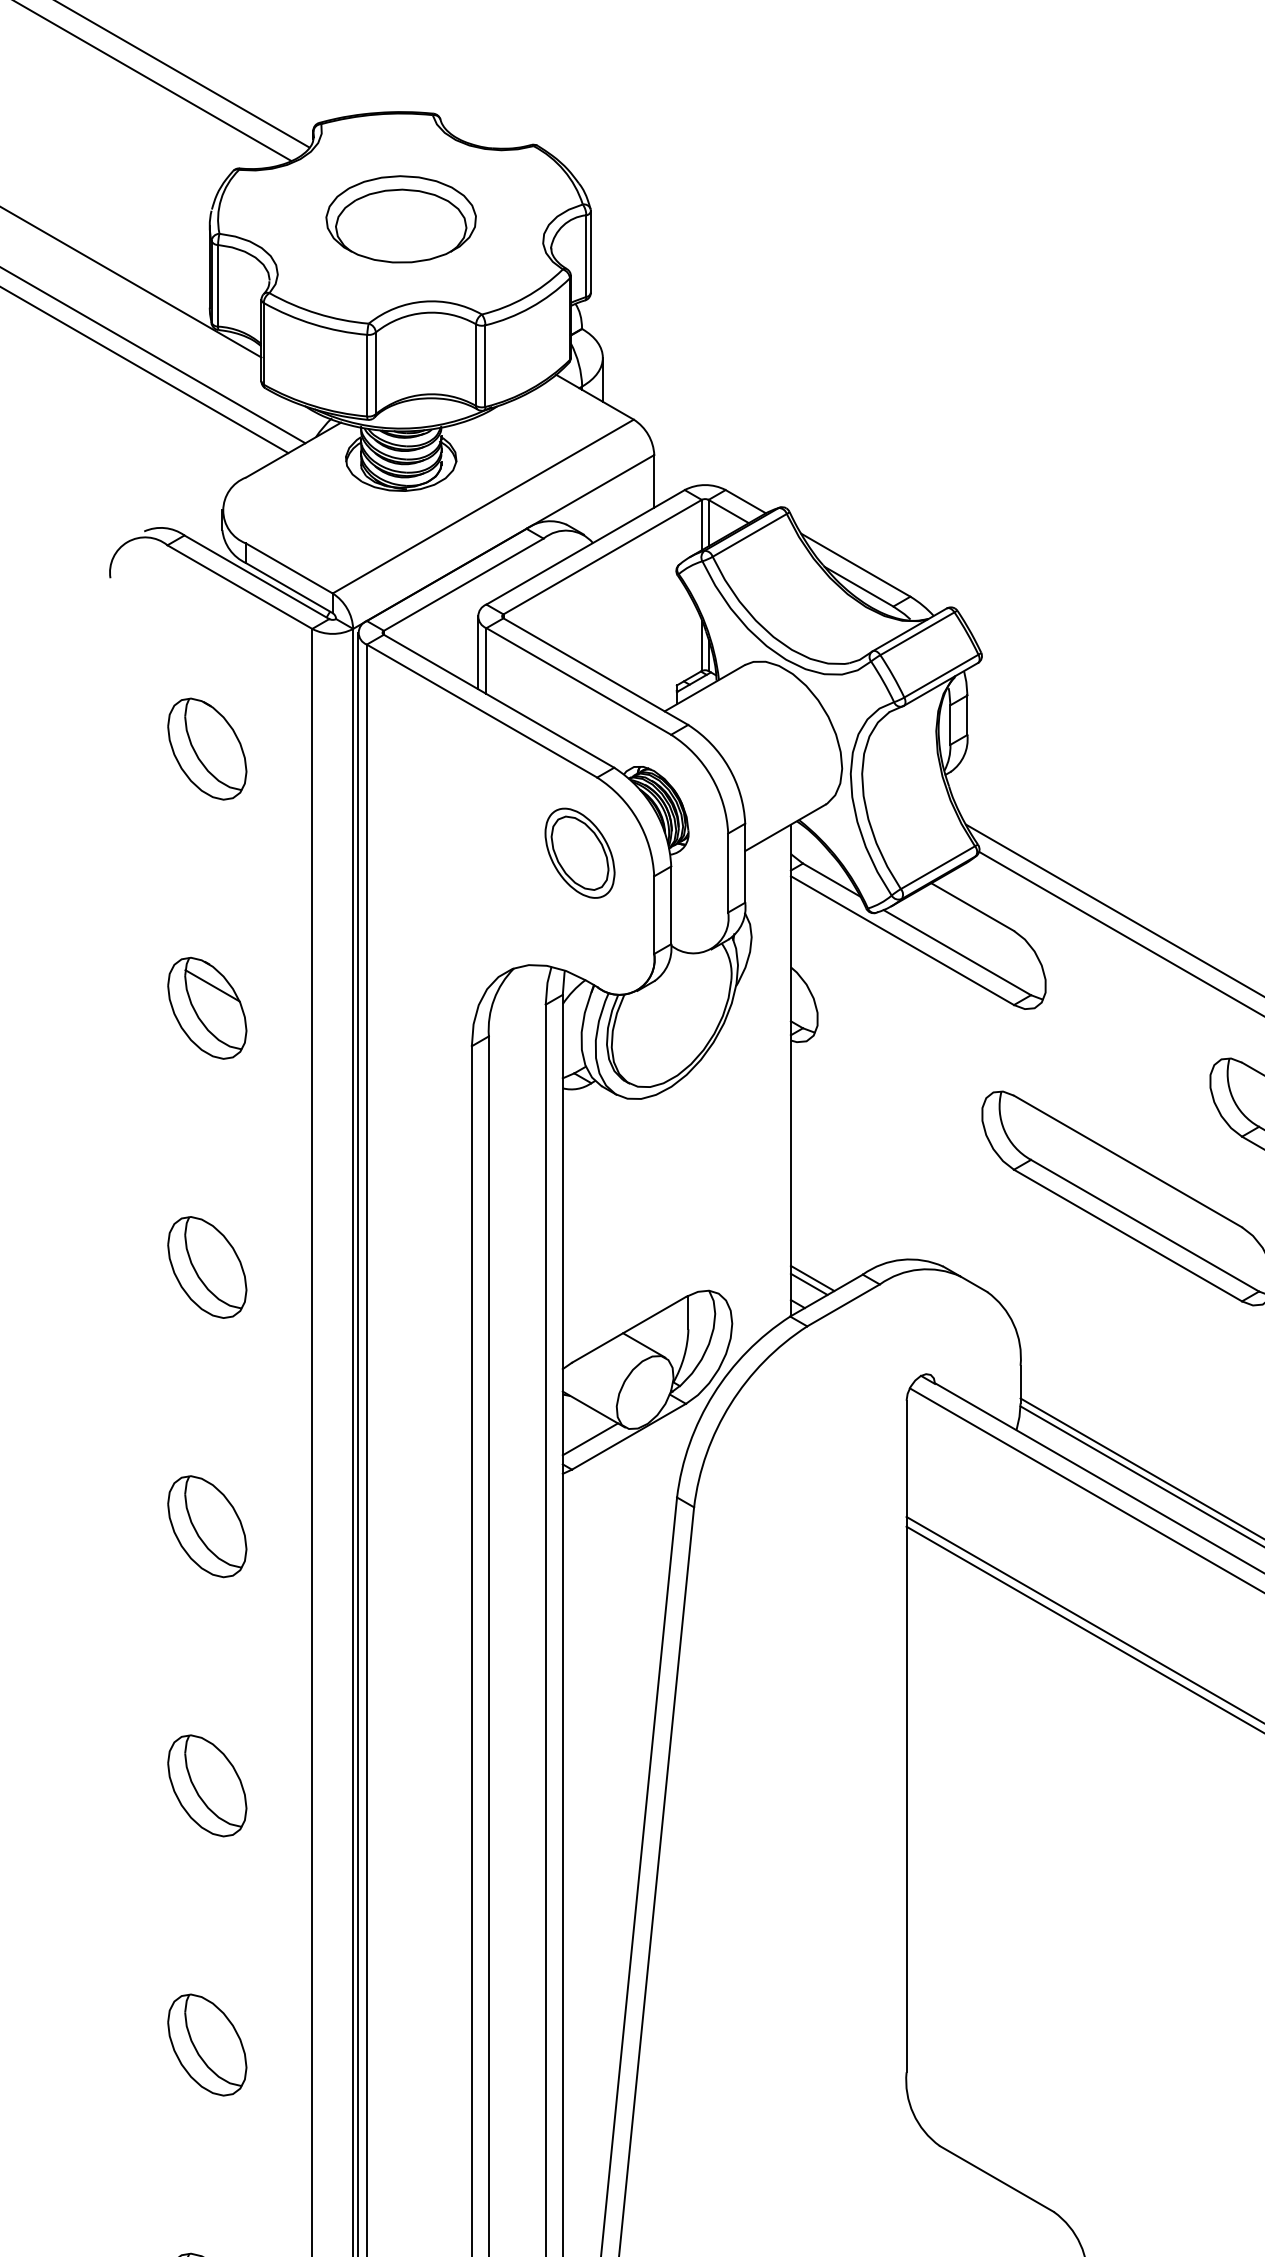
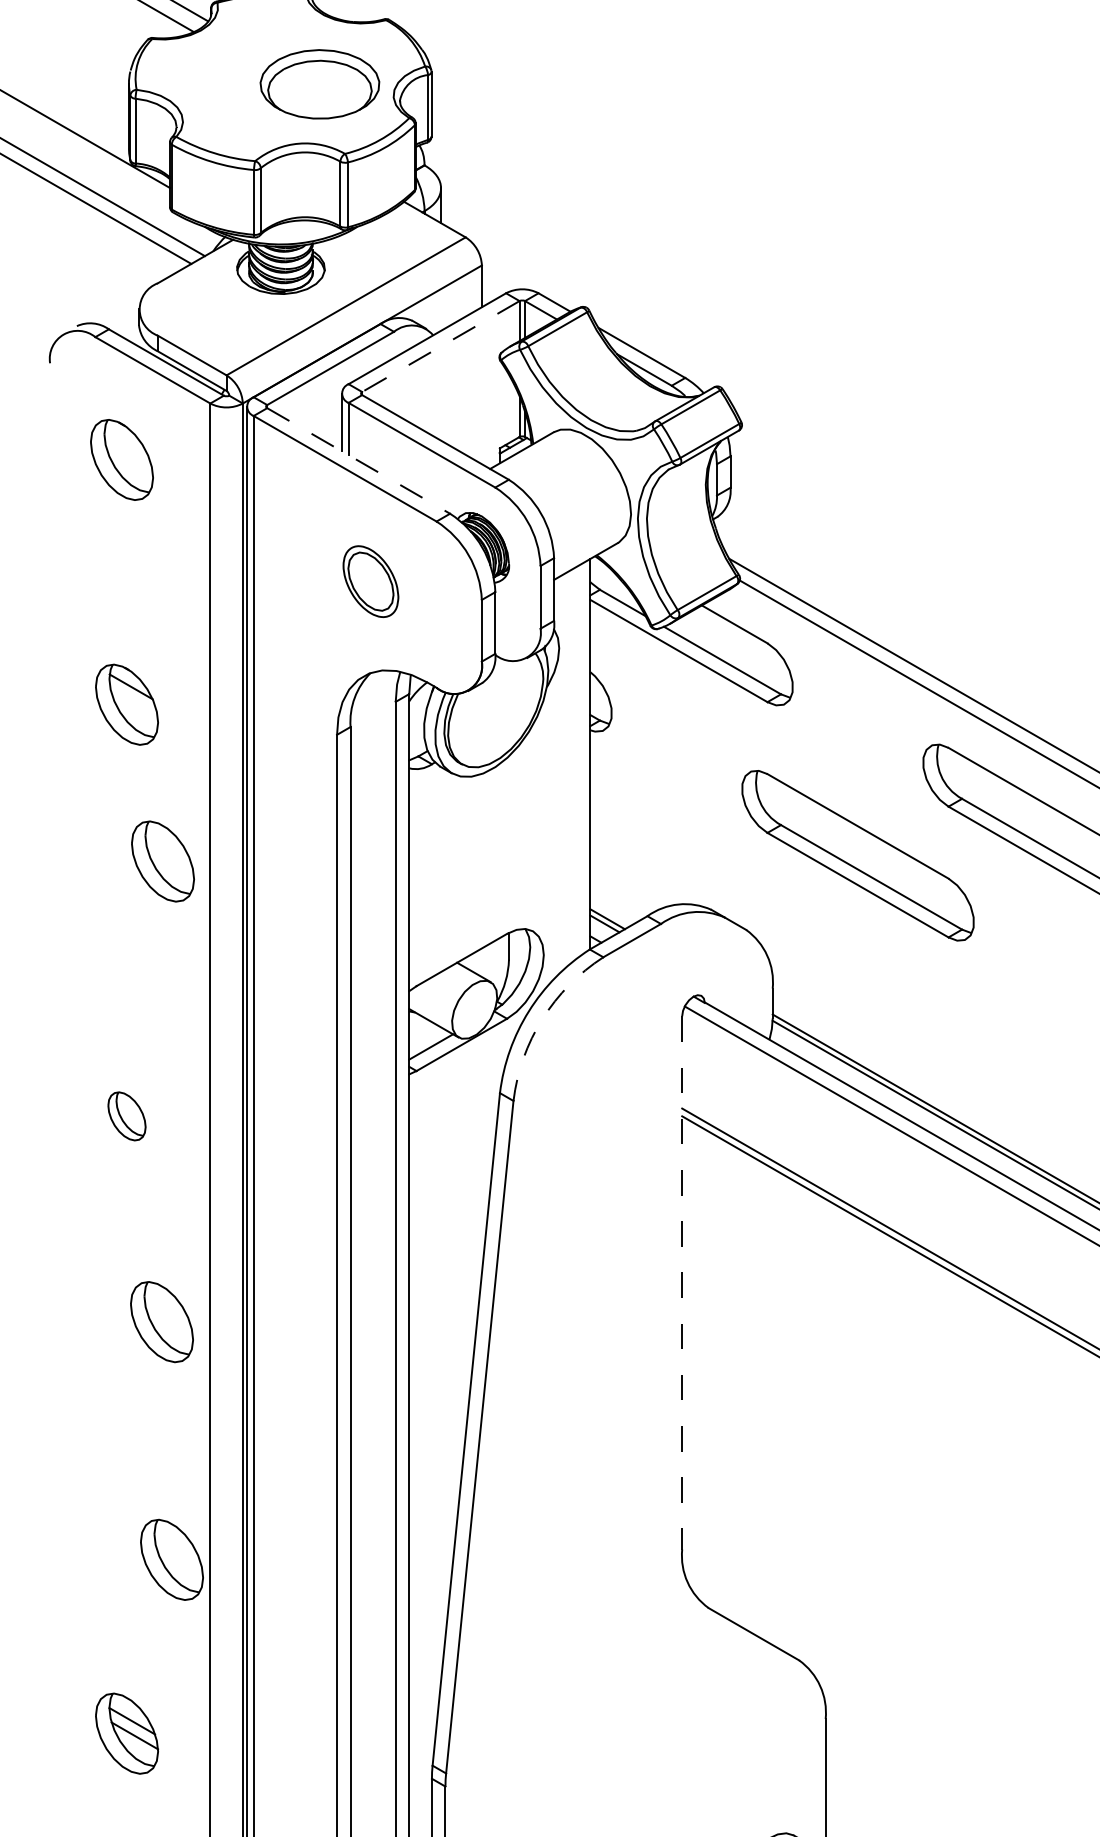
part: (400, 219) -> (319, 84), moved
line: (602, 557) -> (440, 346), solid -> dashed
line: (498, 700) -> (358, 460), solid -> dashed
part: (206, 748) -> (121, 459), moved
part: (579, 853) -> (370, 581), moved
part: (206, 1267) -> (162, 861), moved
arc: (730, 1404) -> (542, 1019), solid -> dashed
part: (206, 1526) -> (126, 1116), size x0.6
line: (906, 1735) -> (682, 1282), solid -> dashed
part: (206, 1786) -> (161, 1322), moved
part: (206, 2044) -> (171, 1559), moved

